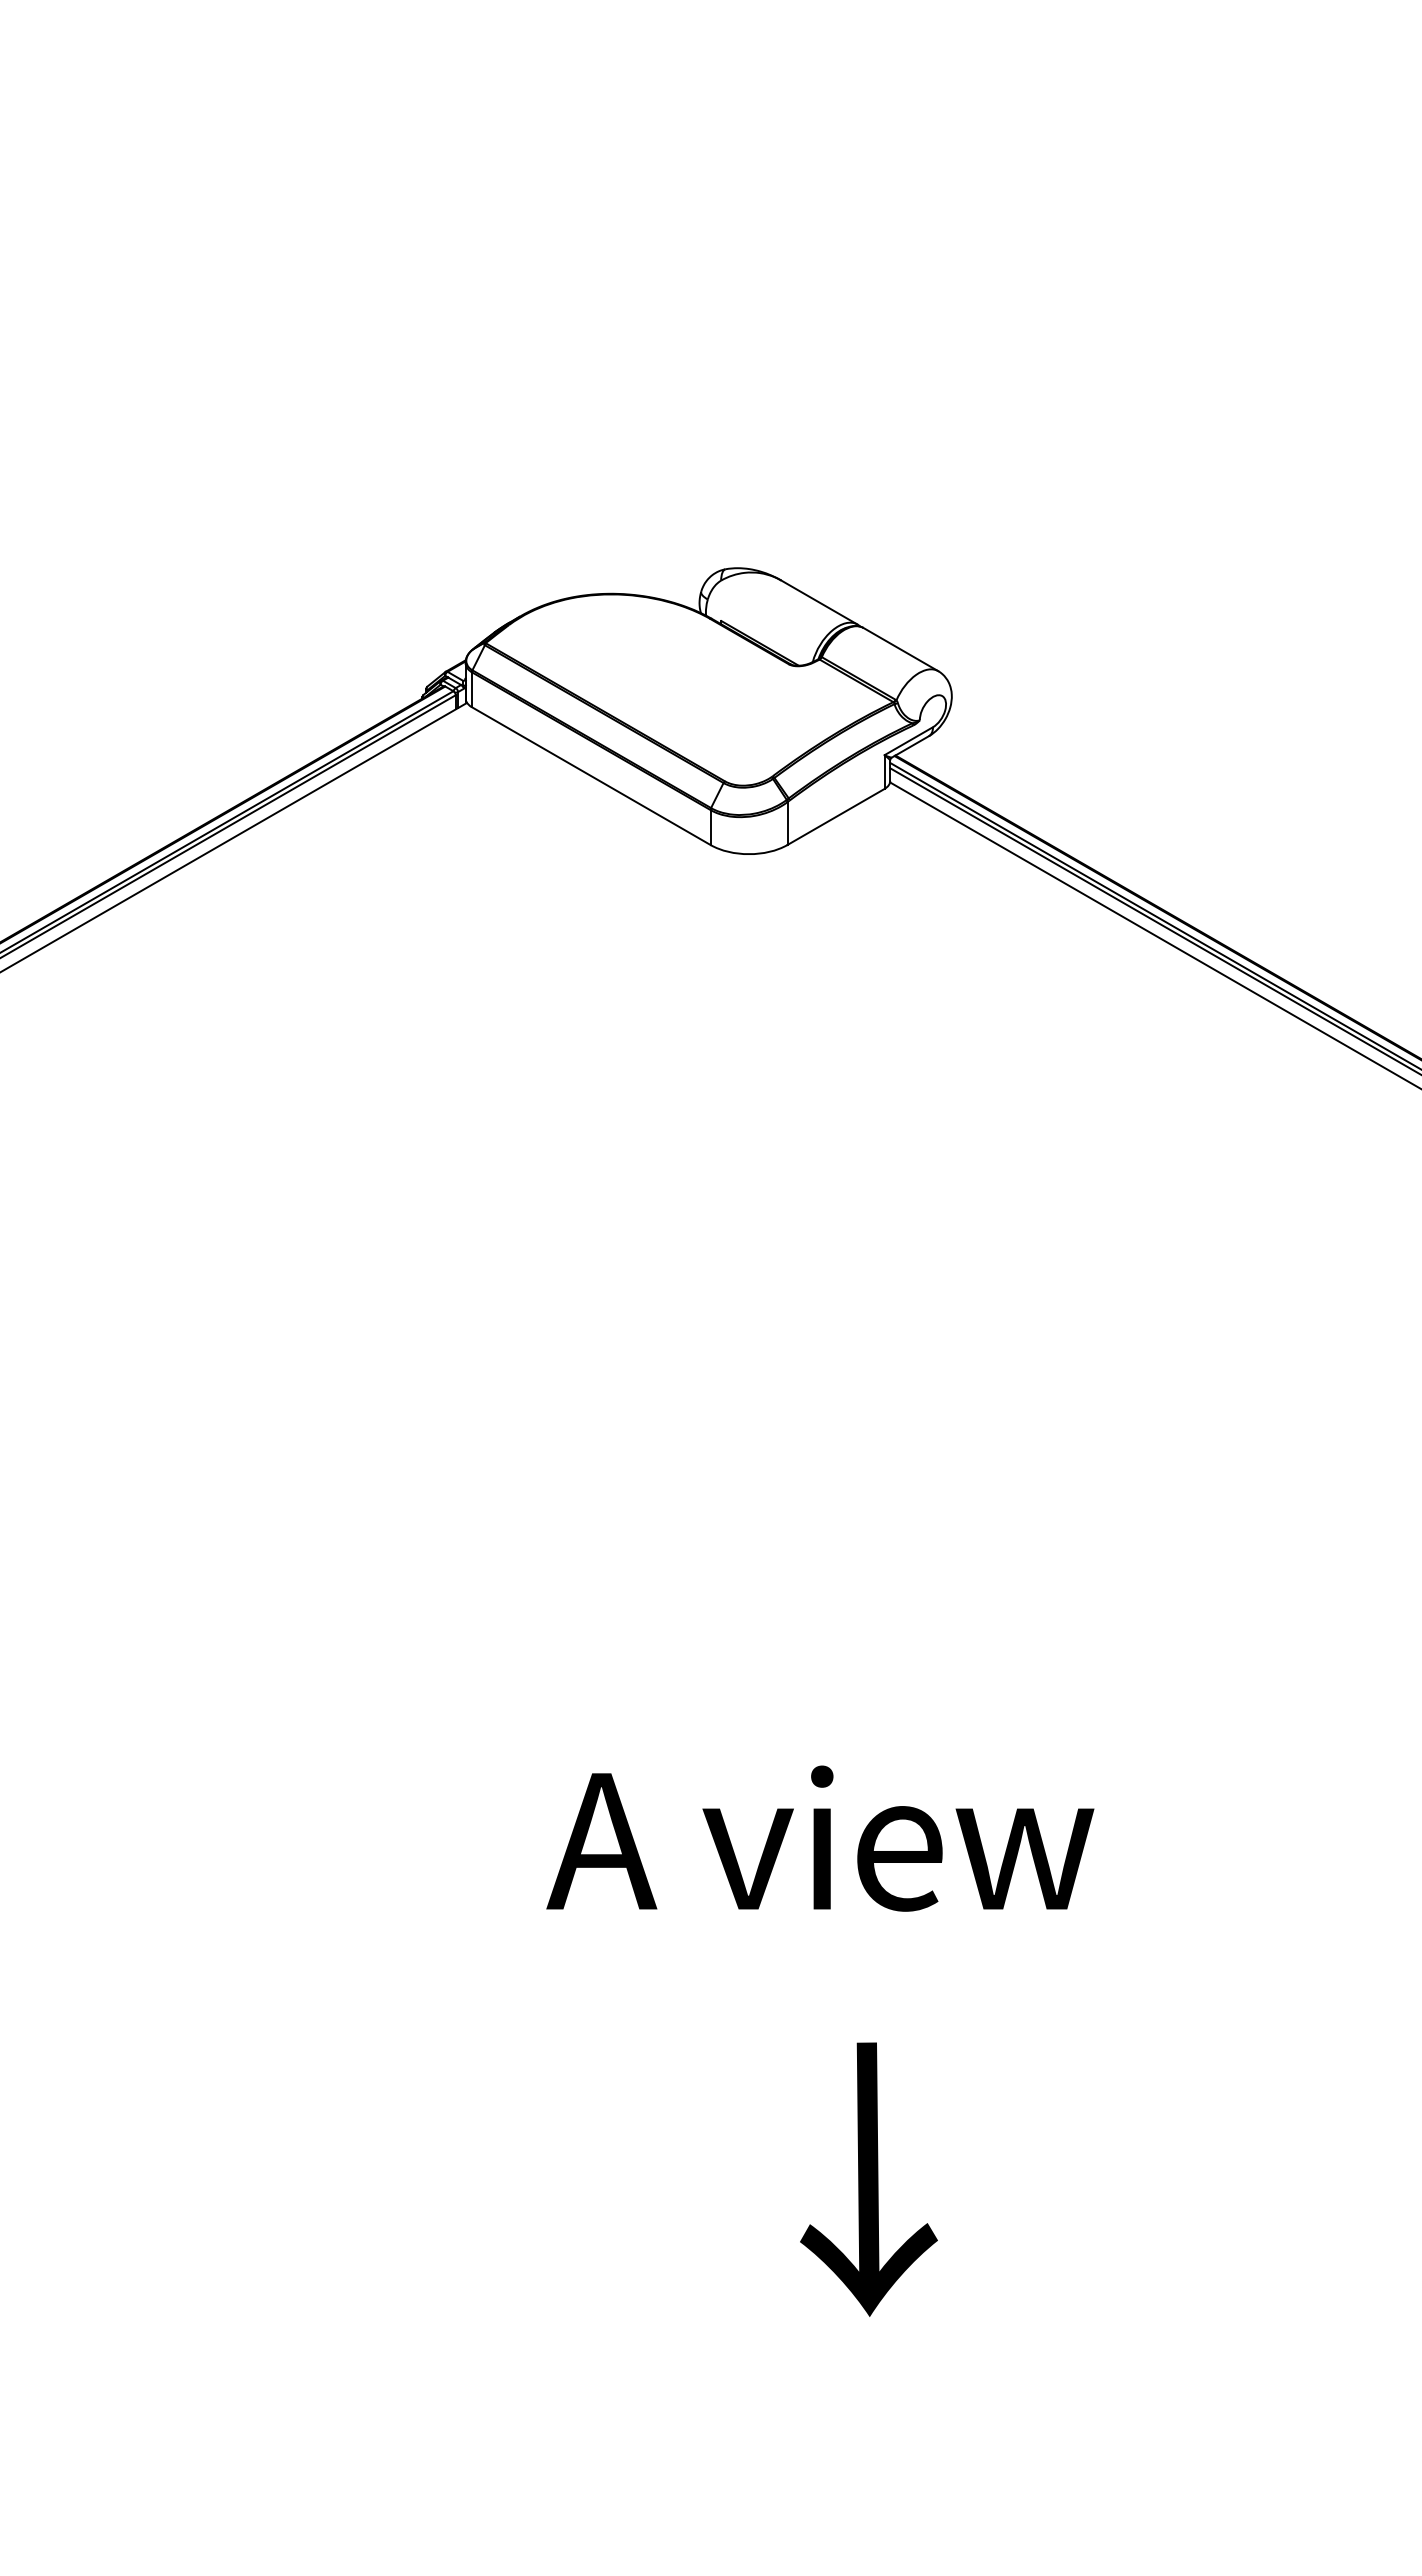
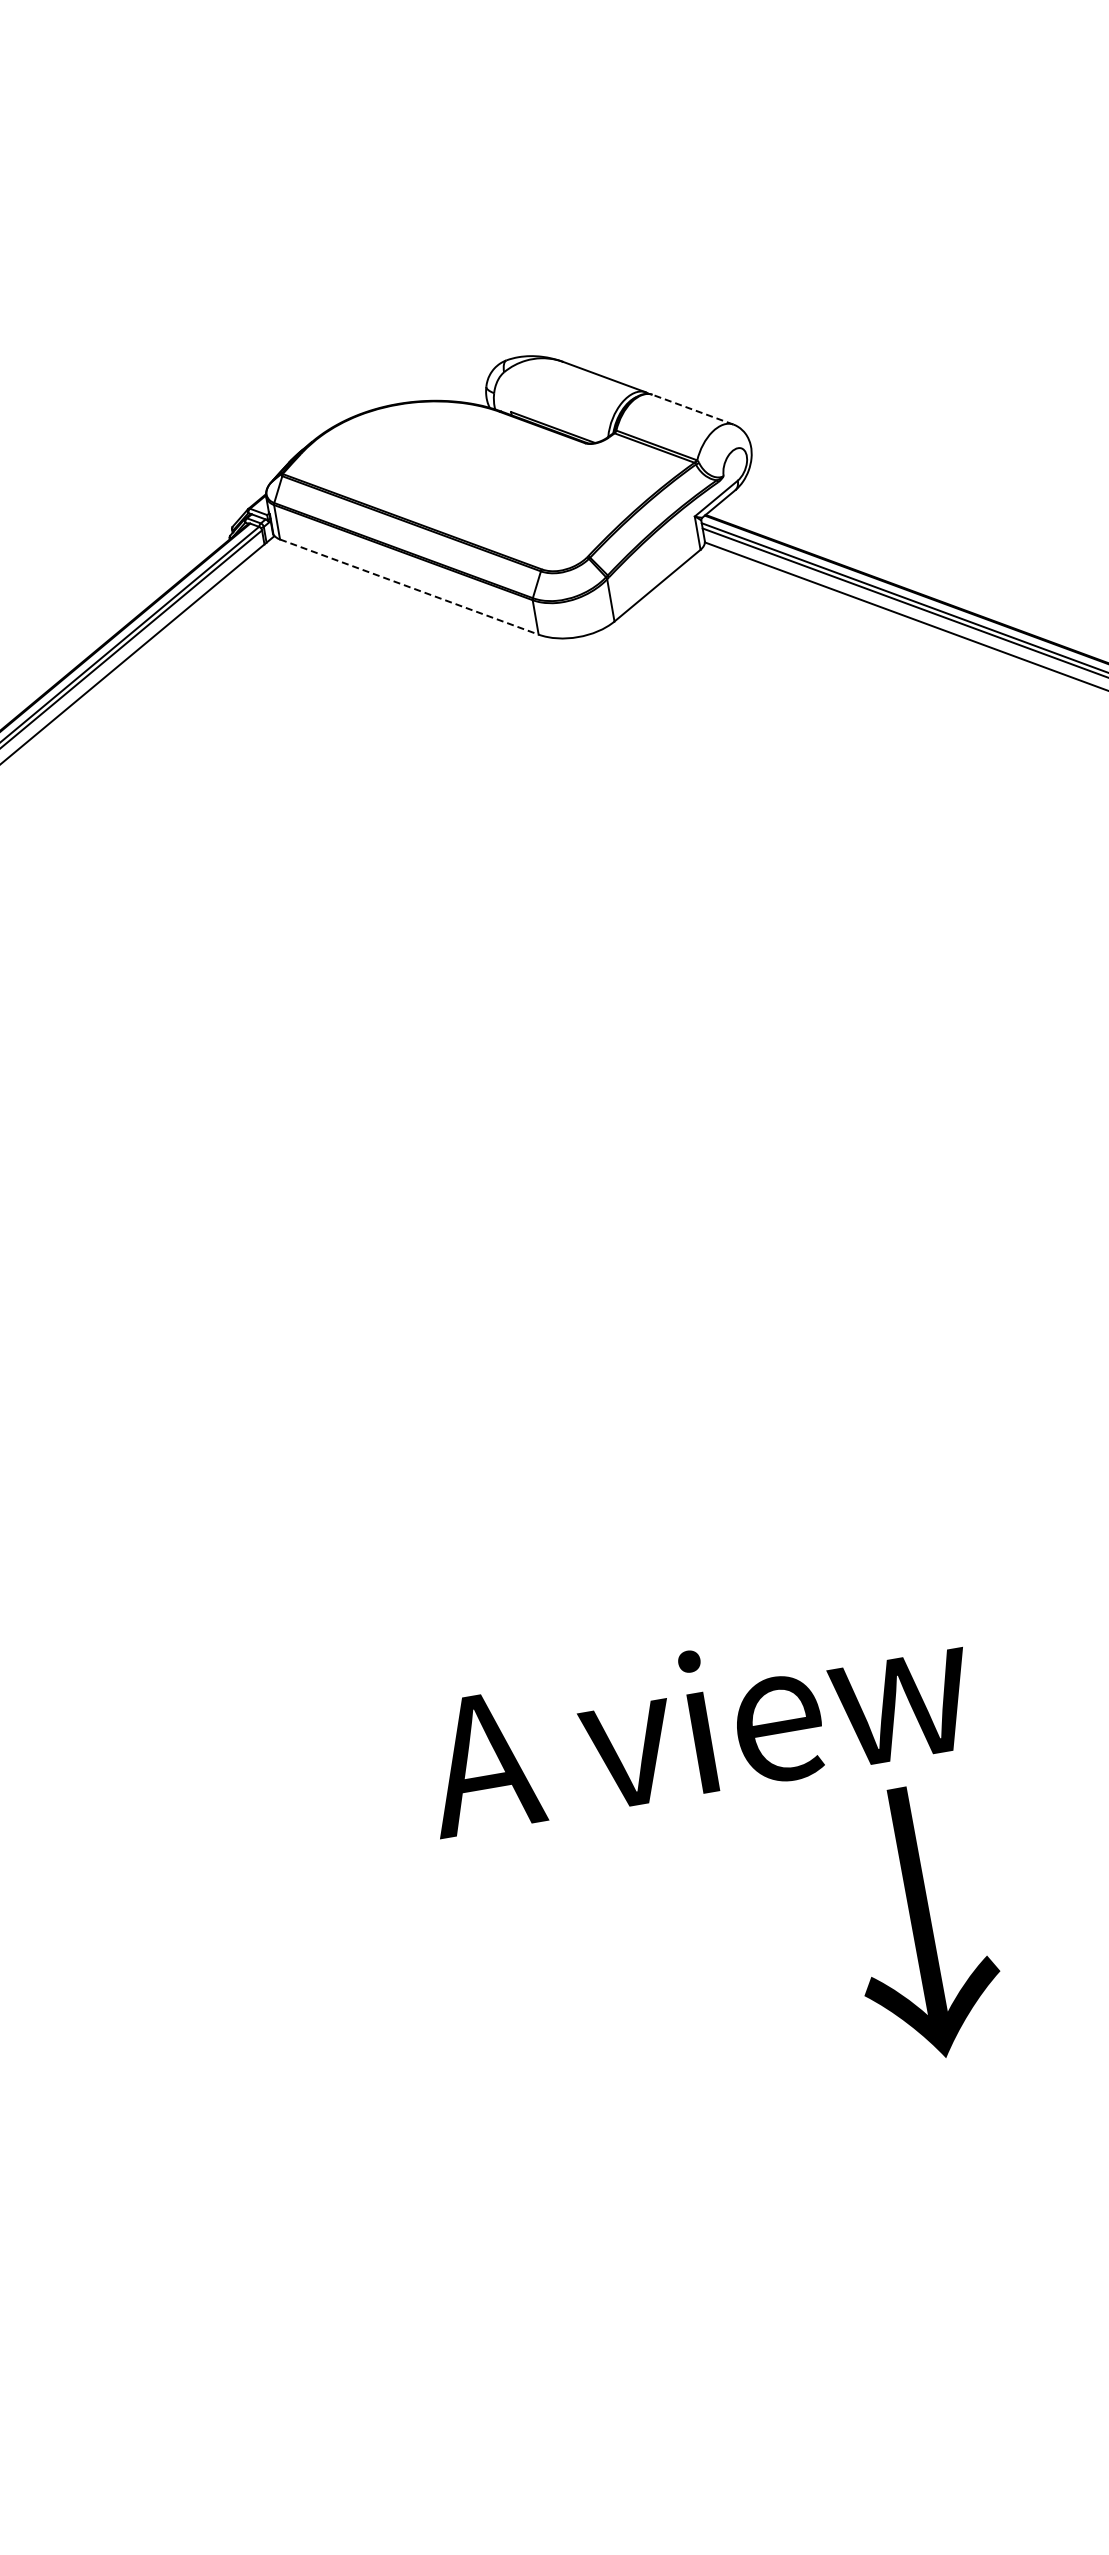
line: (900, 649) -> (692, 409), solid -> dashed
line: (591, 776) -> (409, 587), solid -> dashed
text: (820, 1838) -> (698, 1722), moved

